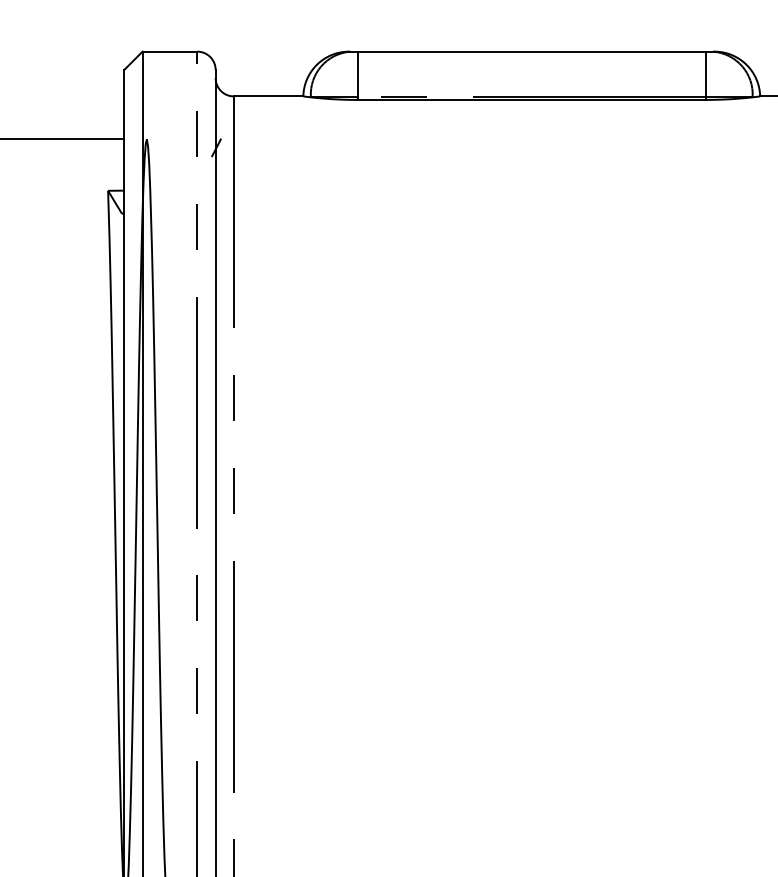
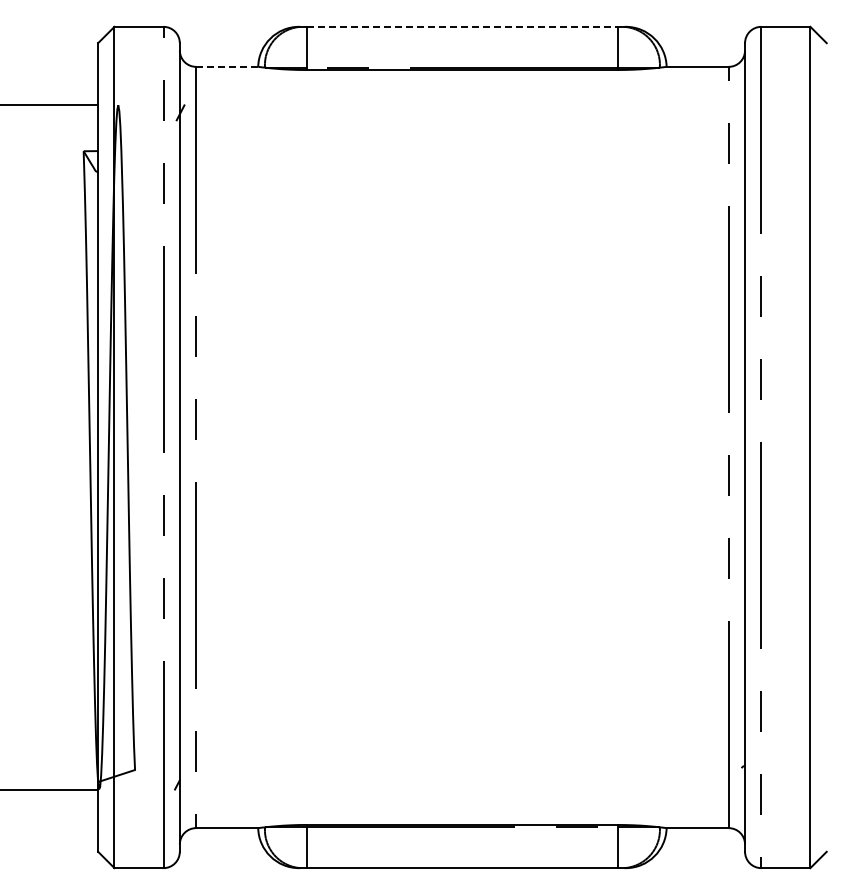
line: (531, 51) -> (462, 26), solid -> dashed
line: (267, 96) -> (226, 66), solid -> dashed

